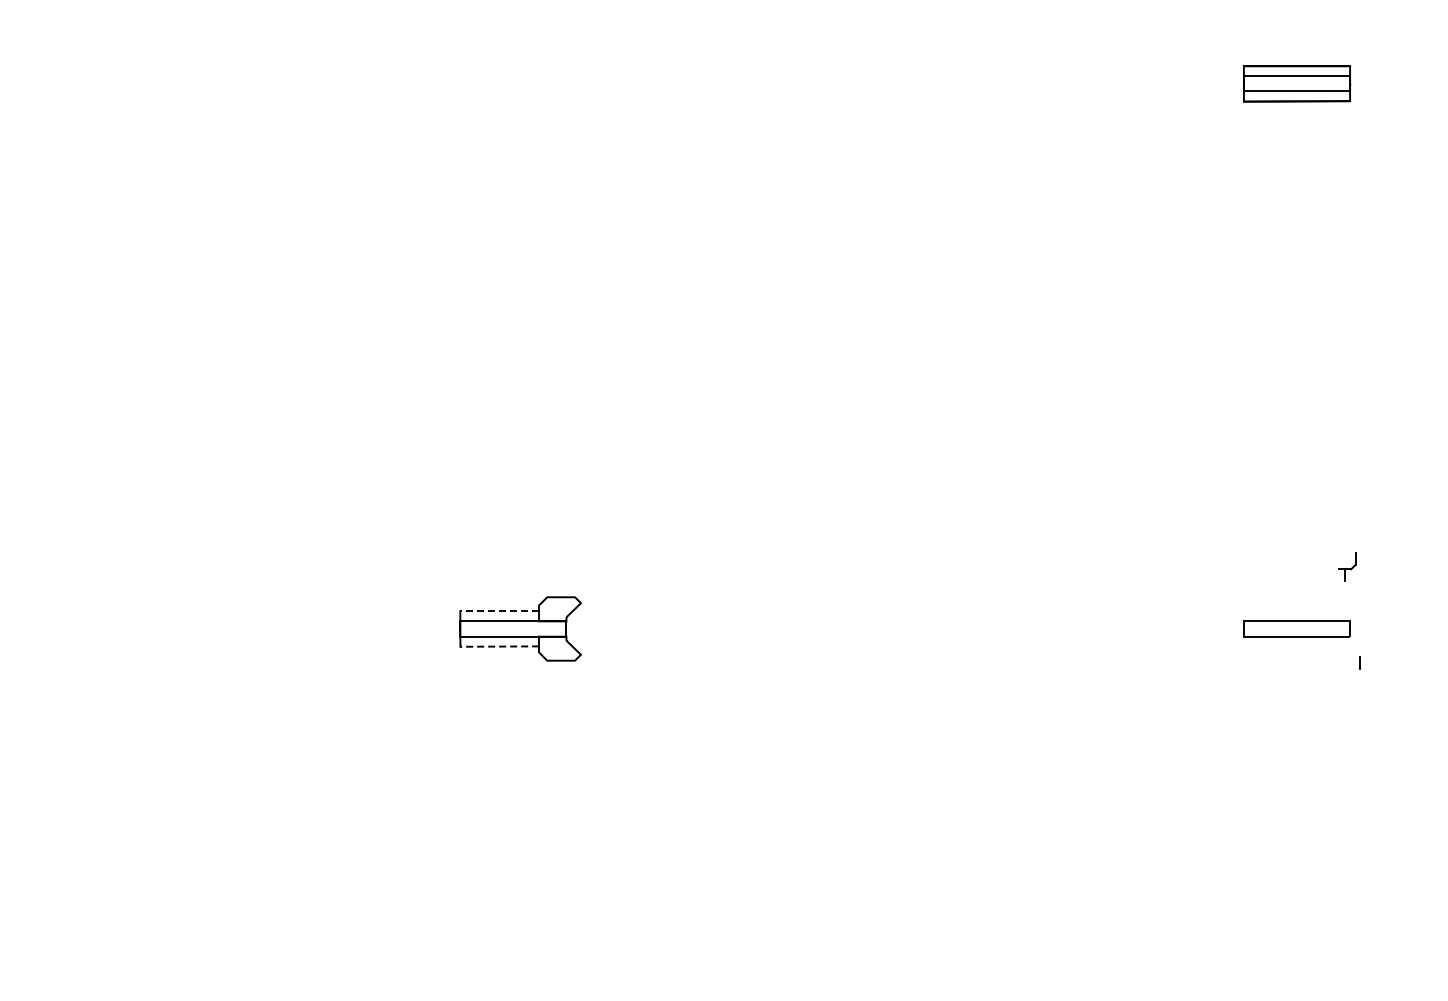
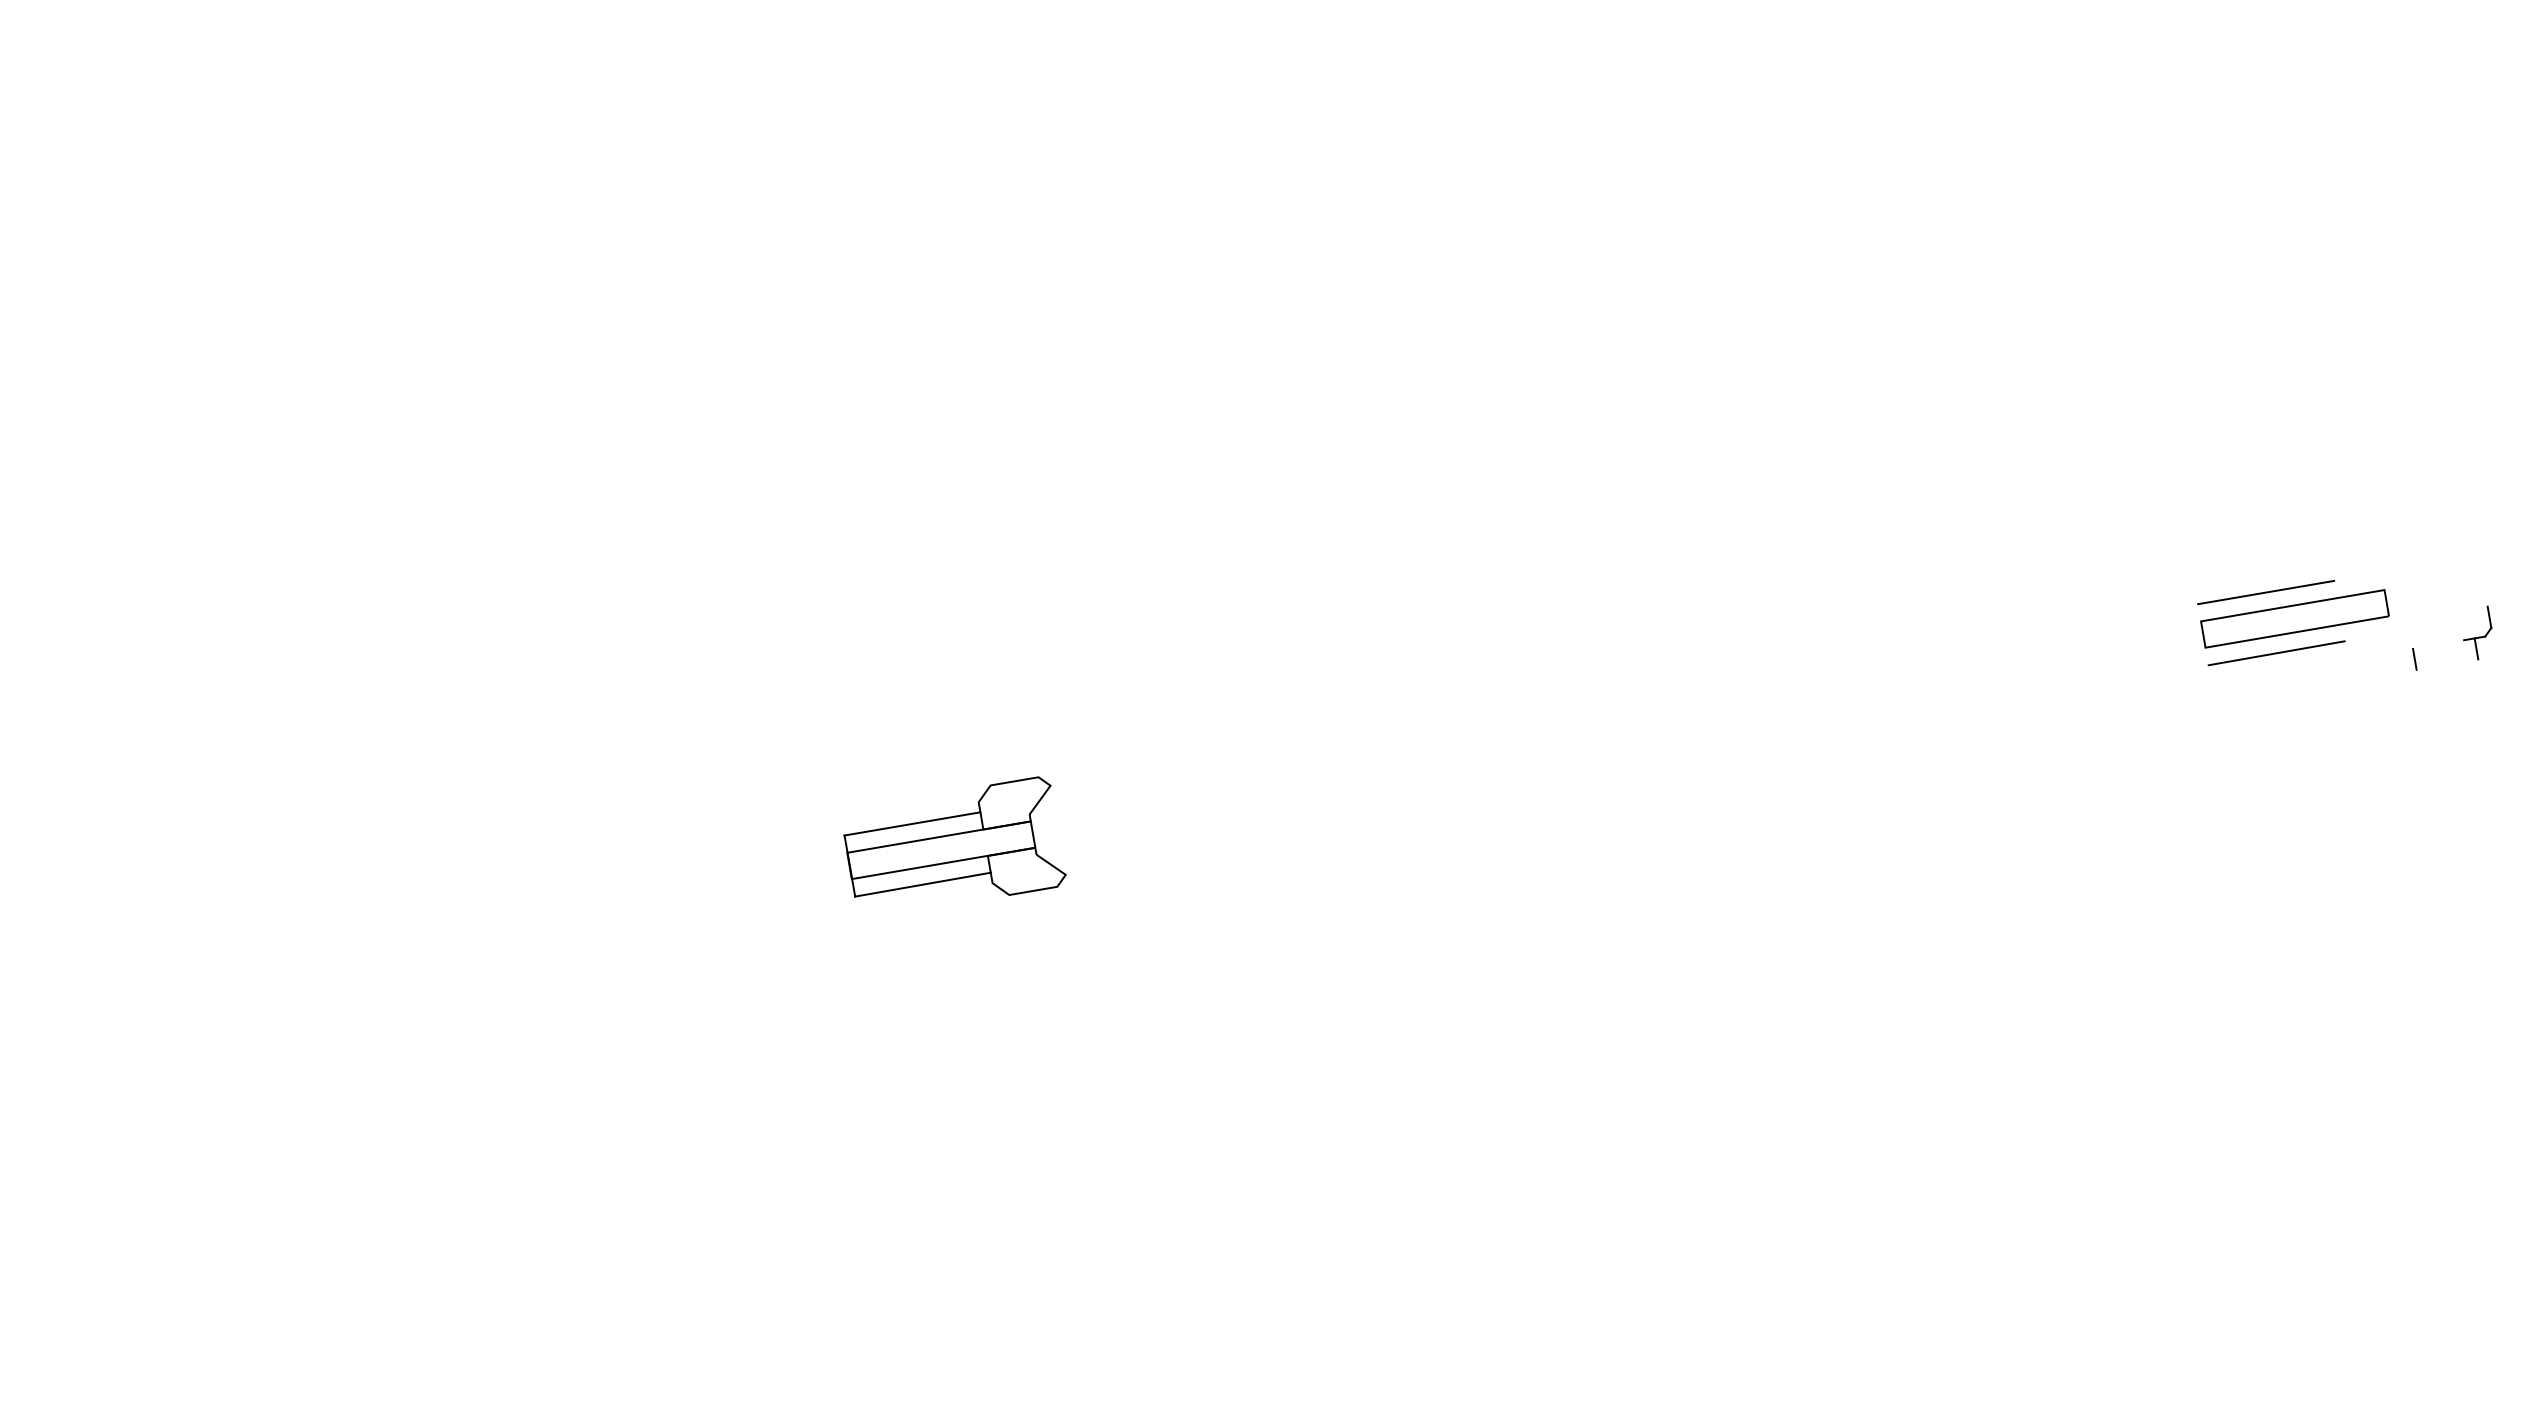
part: (1347, 566) -> (2477, 632), moved
line: (499, 611) -> (912, 824), dashed -> solid
line: (1282, 611) -> (2264, 592), added
line: (499, 646) -> (922, 884), dashed -> solid
line: (1282, 646) -> (2275, 653), added

